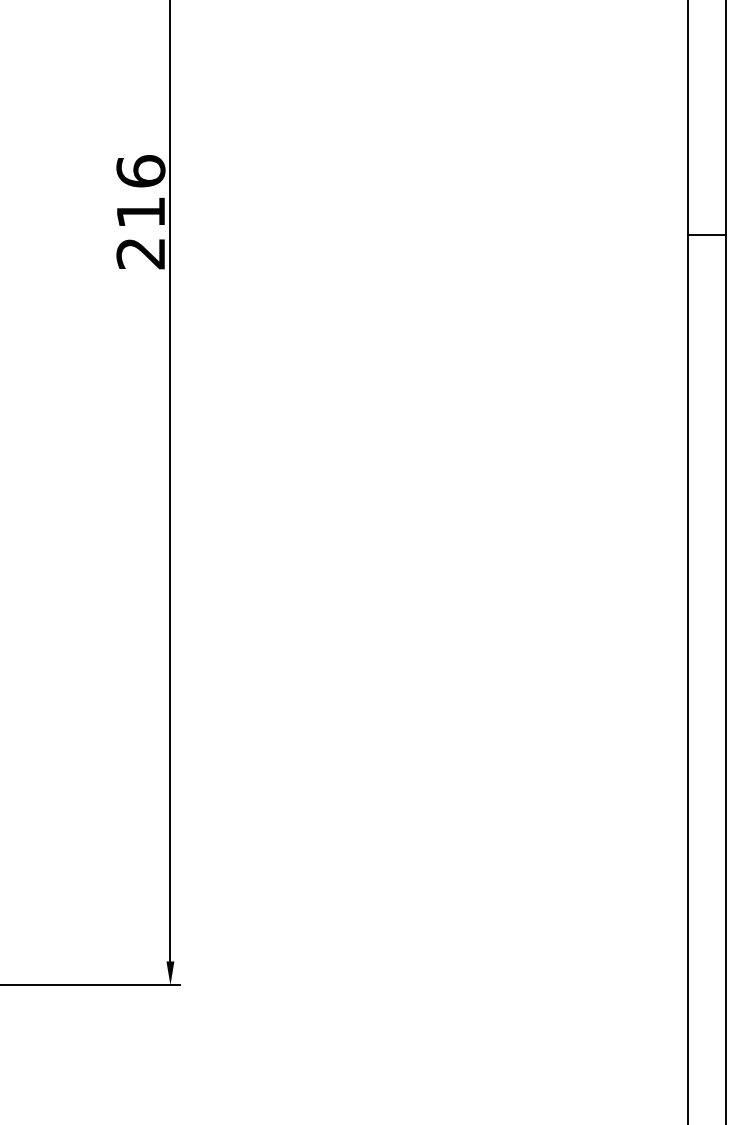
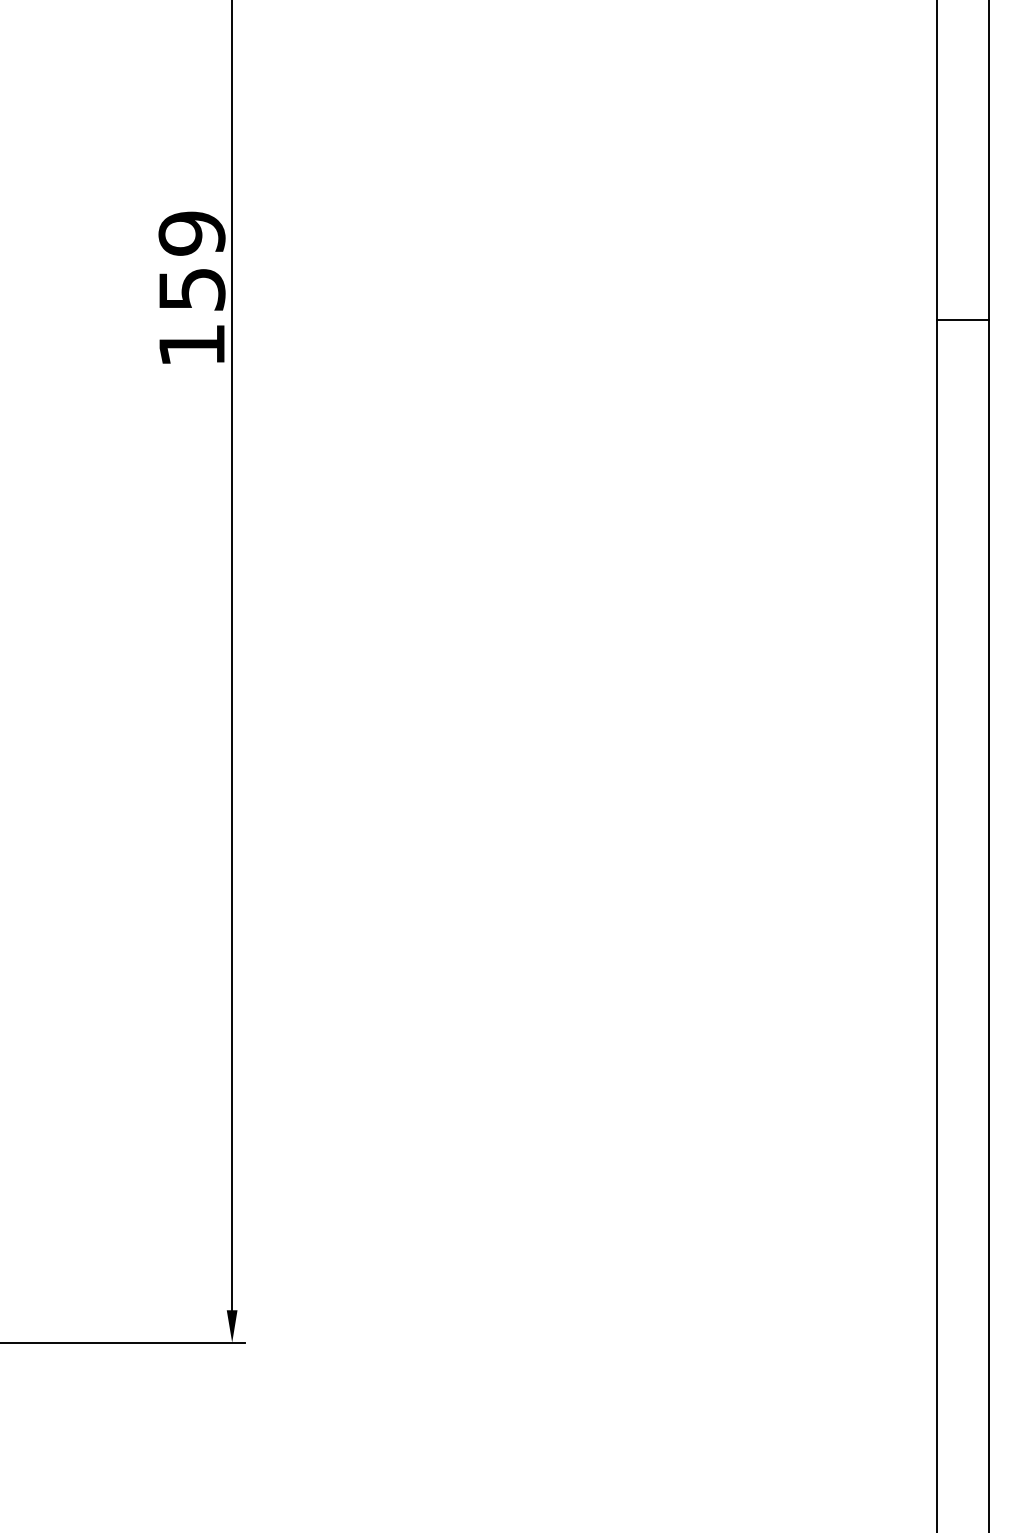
text: (140, 211) -> (191, 288), 216 -> 159

